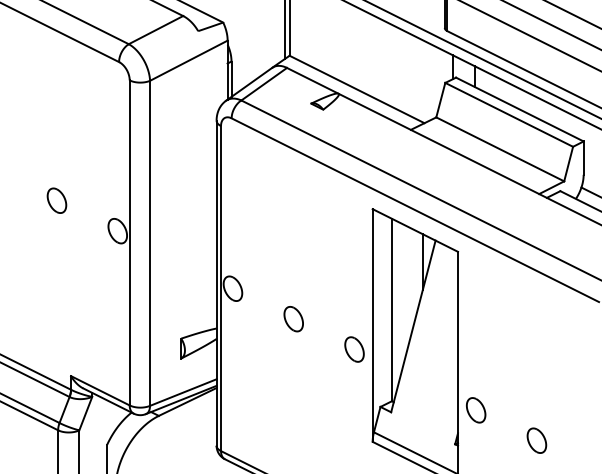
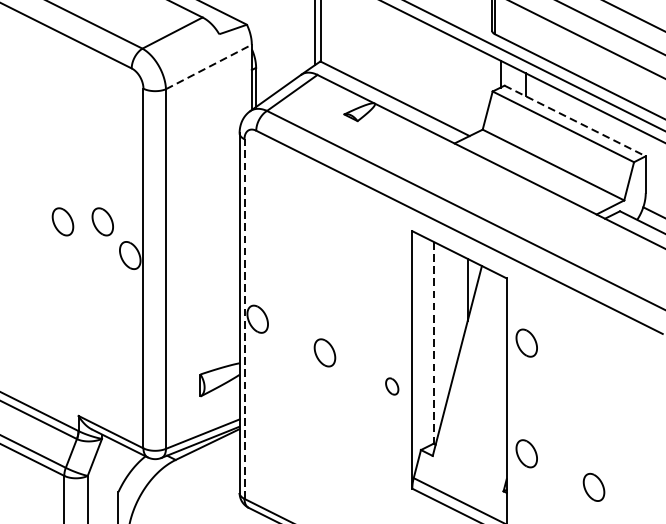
line: (188, 60) -> (208, 66), solid -> dashed
line: (520, 109) -> (575, 120), solid -> dashed
part: (92, 200) -> (102, 221), added
line: (221, 288) -> (245, 318), solid -> dashed
line: (391, 310) -> (433, 343), solid -> dashed
part: (476, 310) -> (527, 343), added
part: (354, 349) -> (392, 386), size x0.6

